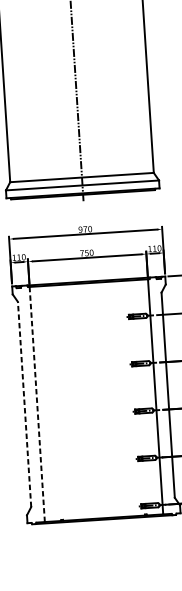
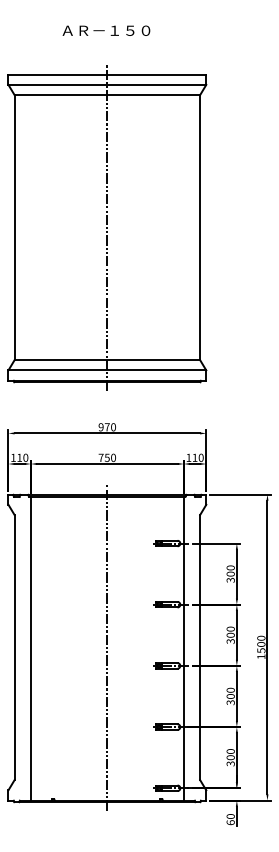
line: (96, 399) -> (107, 647), added
line: (24, 404) -> (14, 647), dashed -> solid
line: (36, 404) -> (30, 648), dashed -> solid

